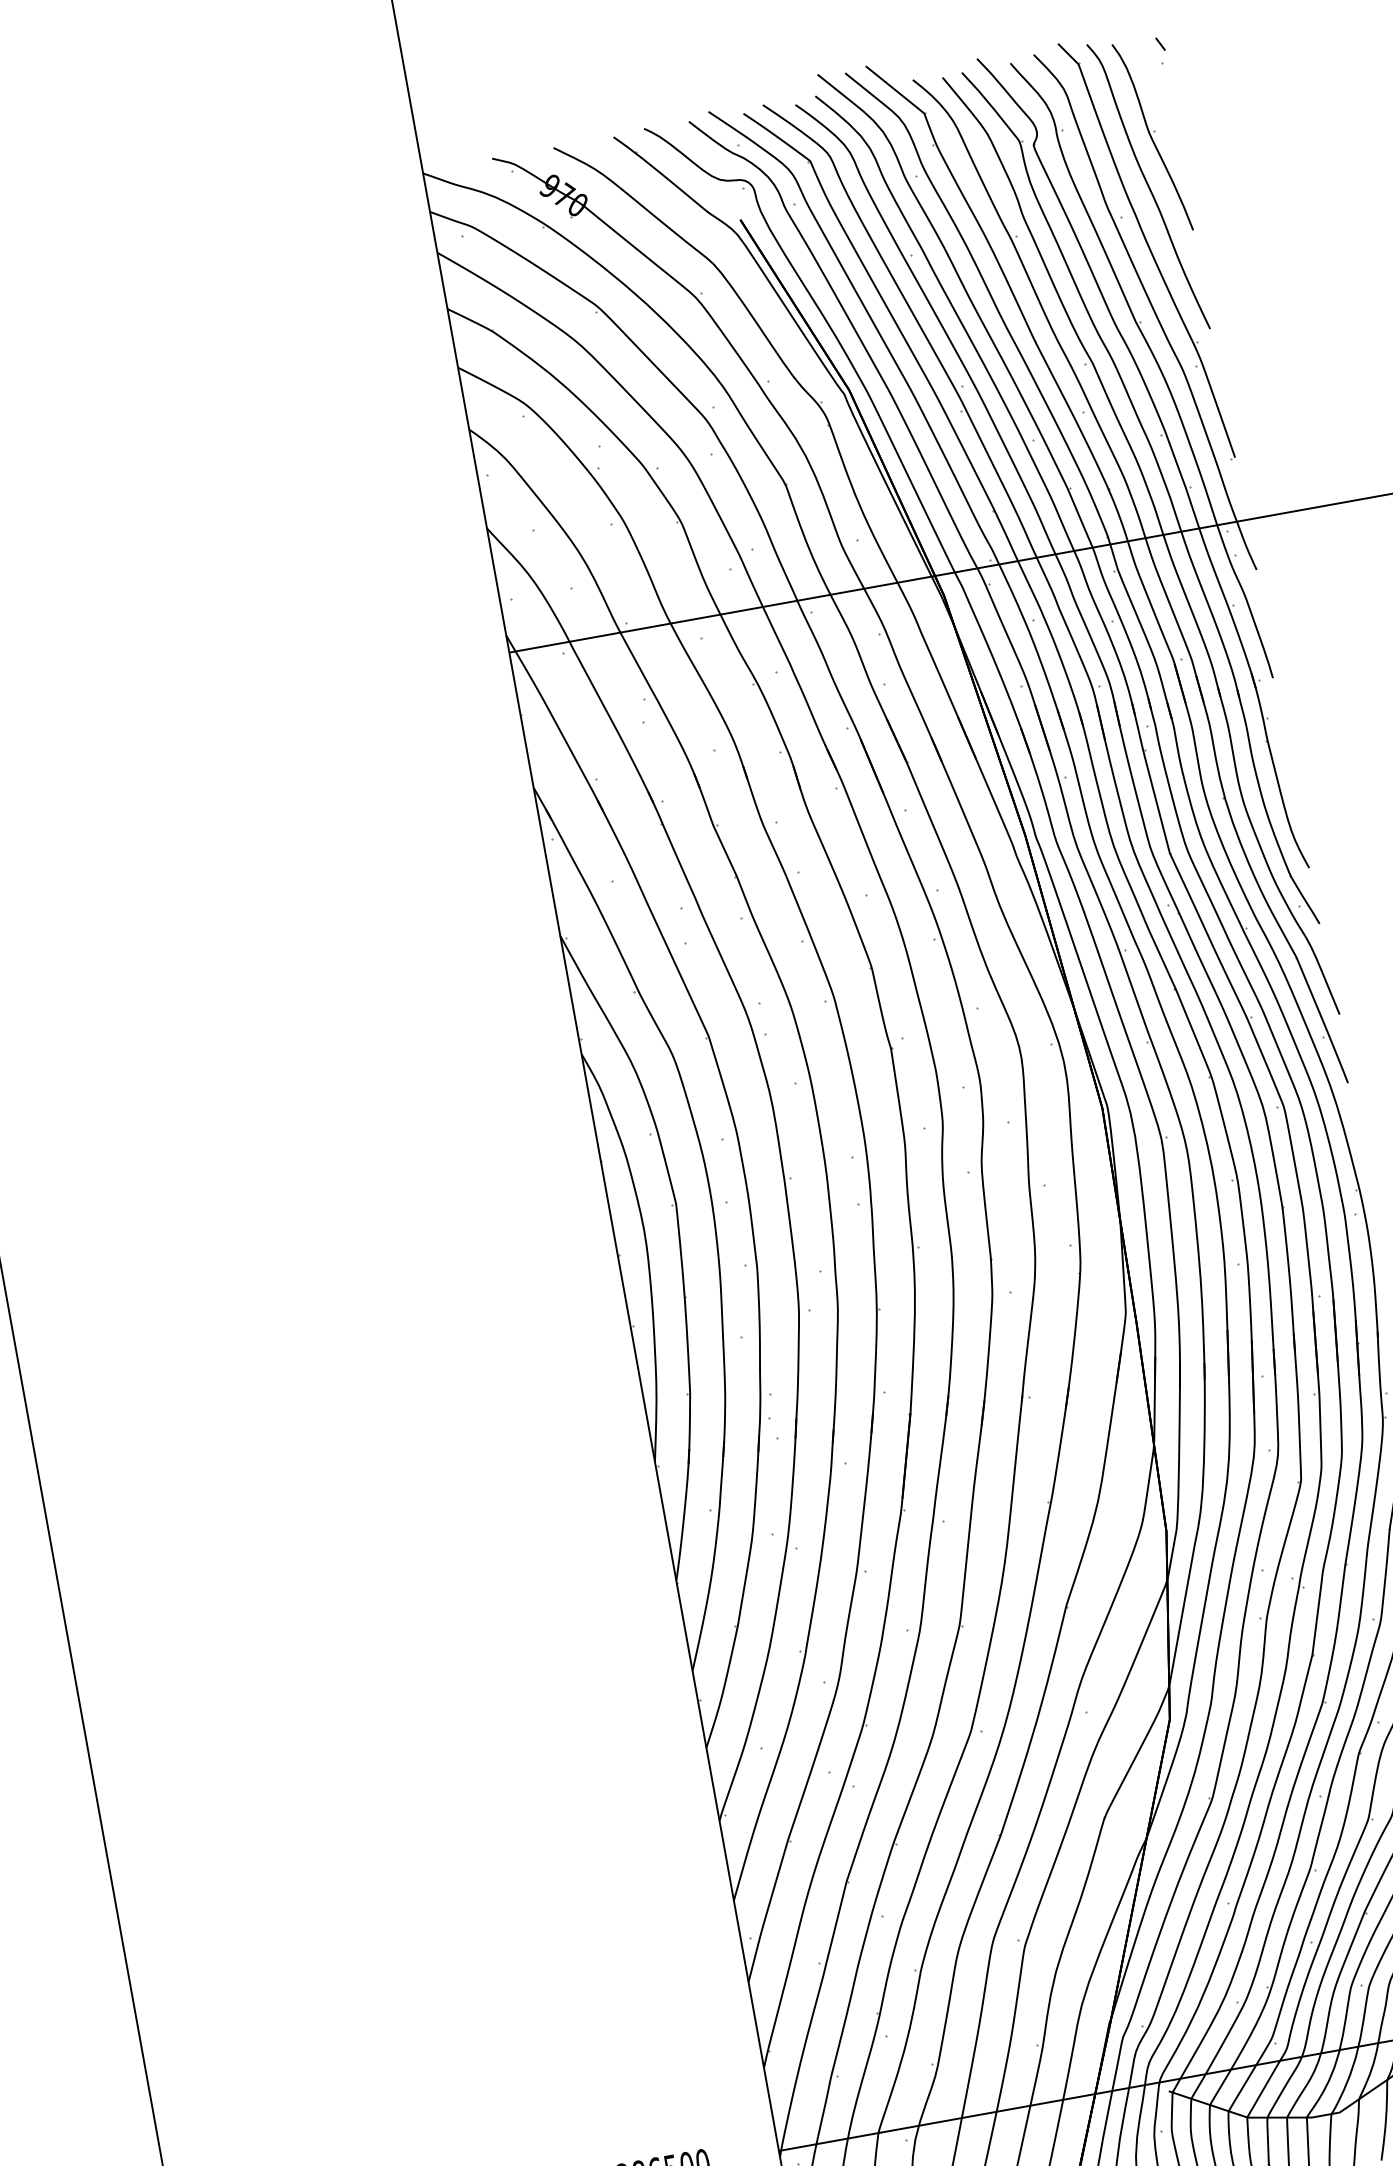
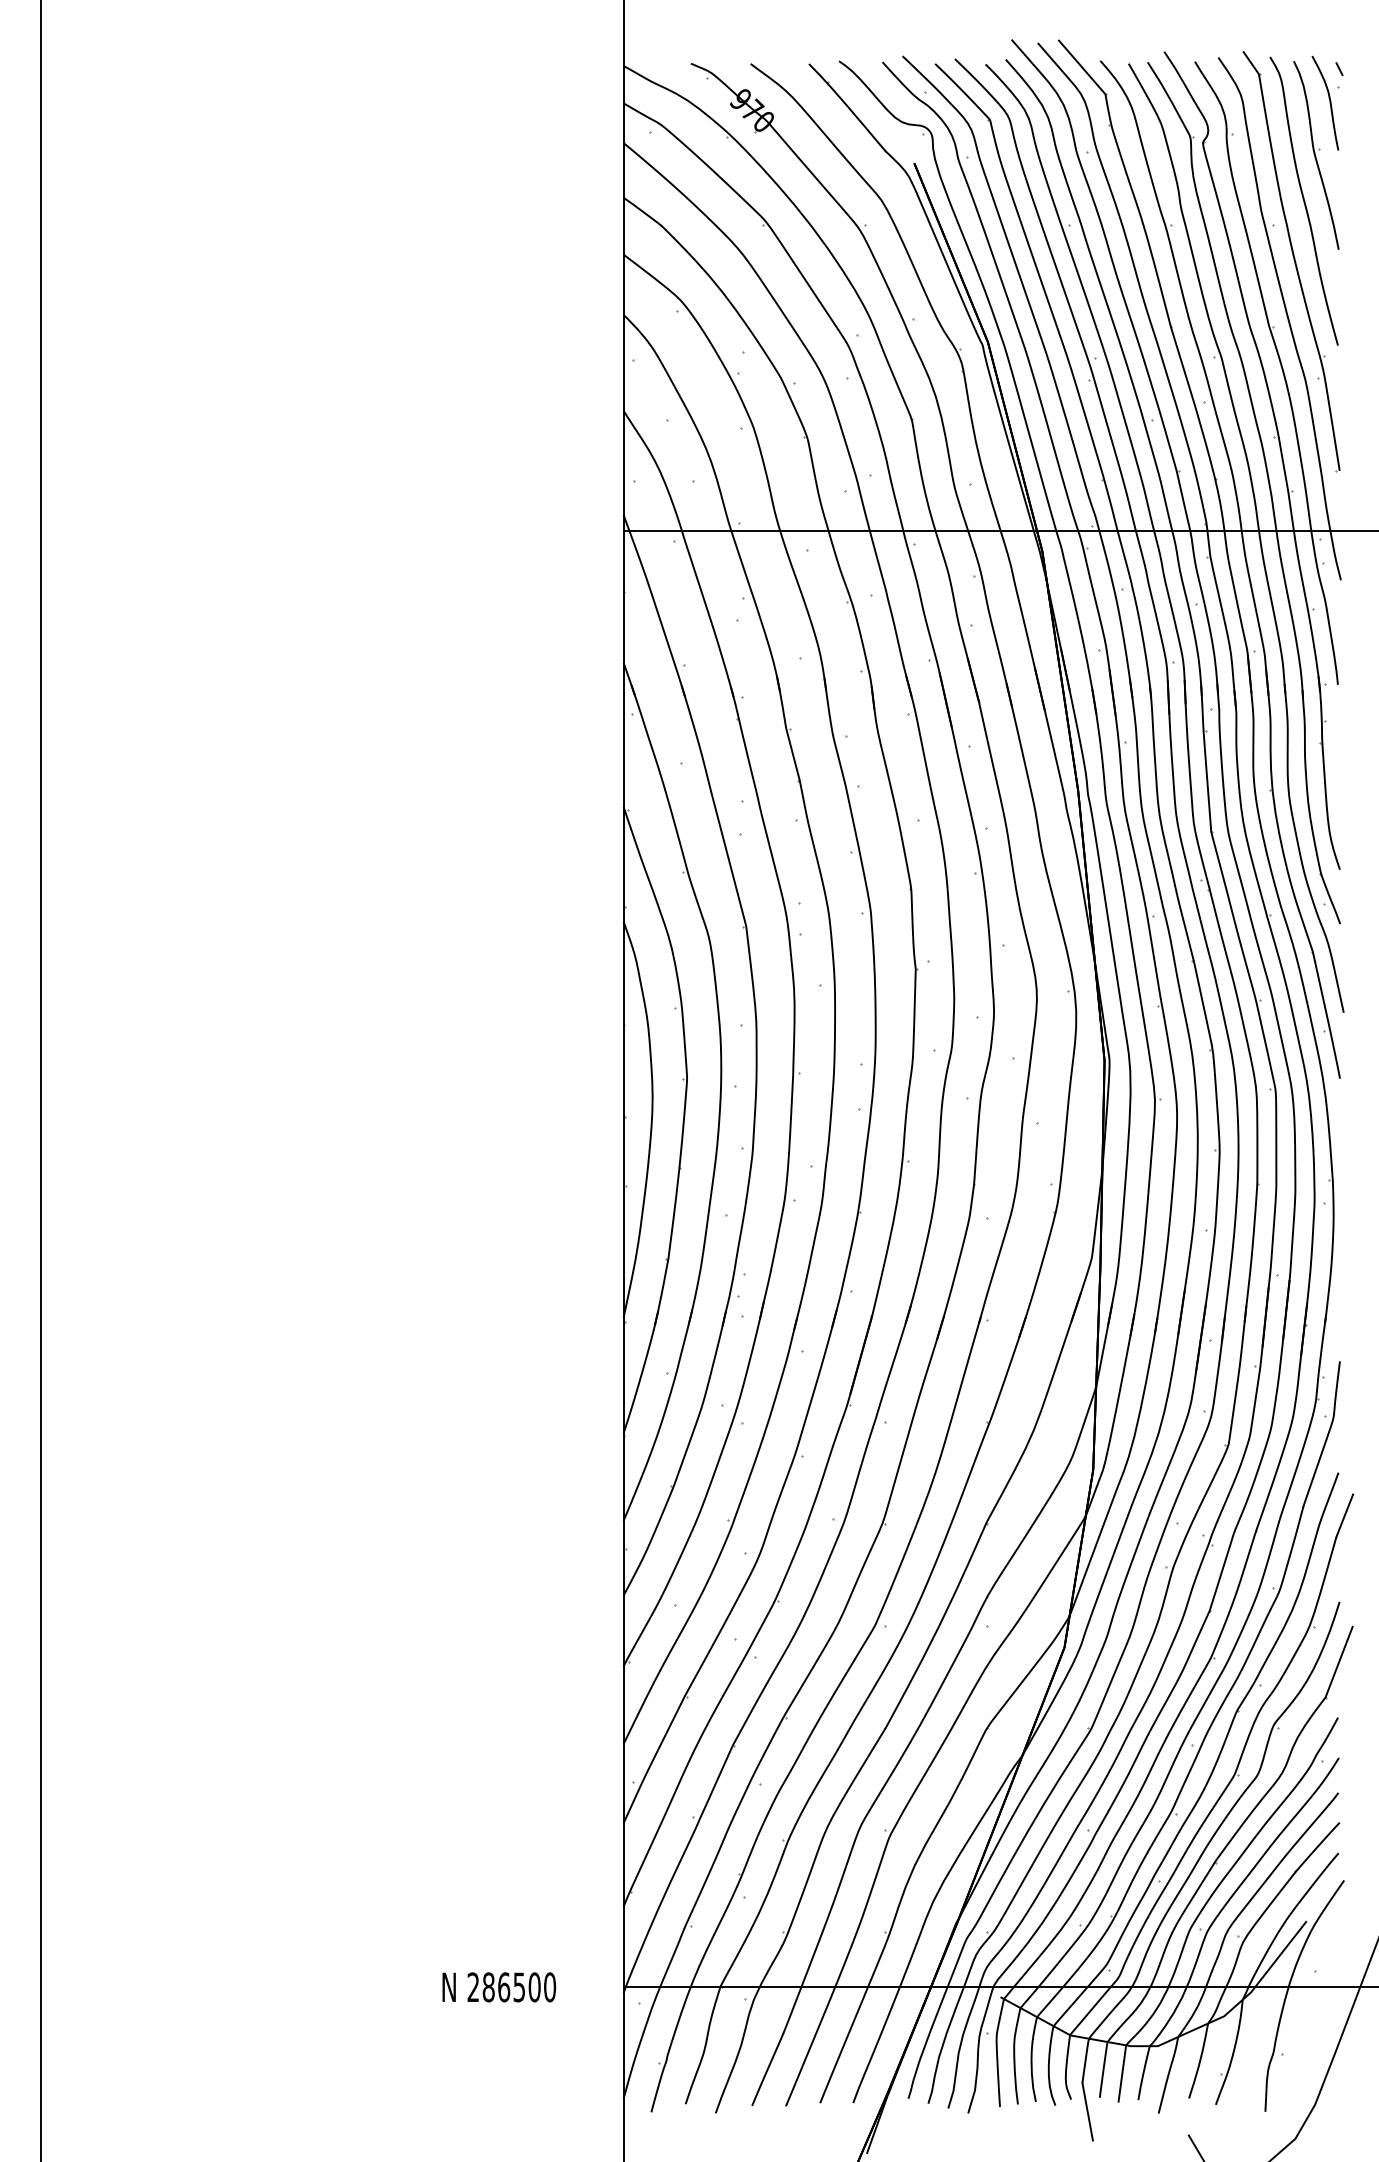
curve: (1156, 81) -> (1329, 103), added

